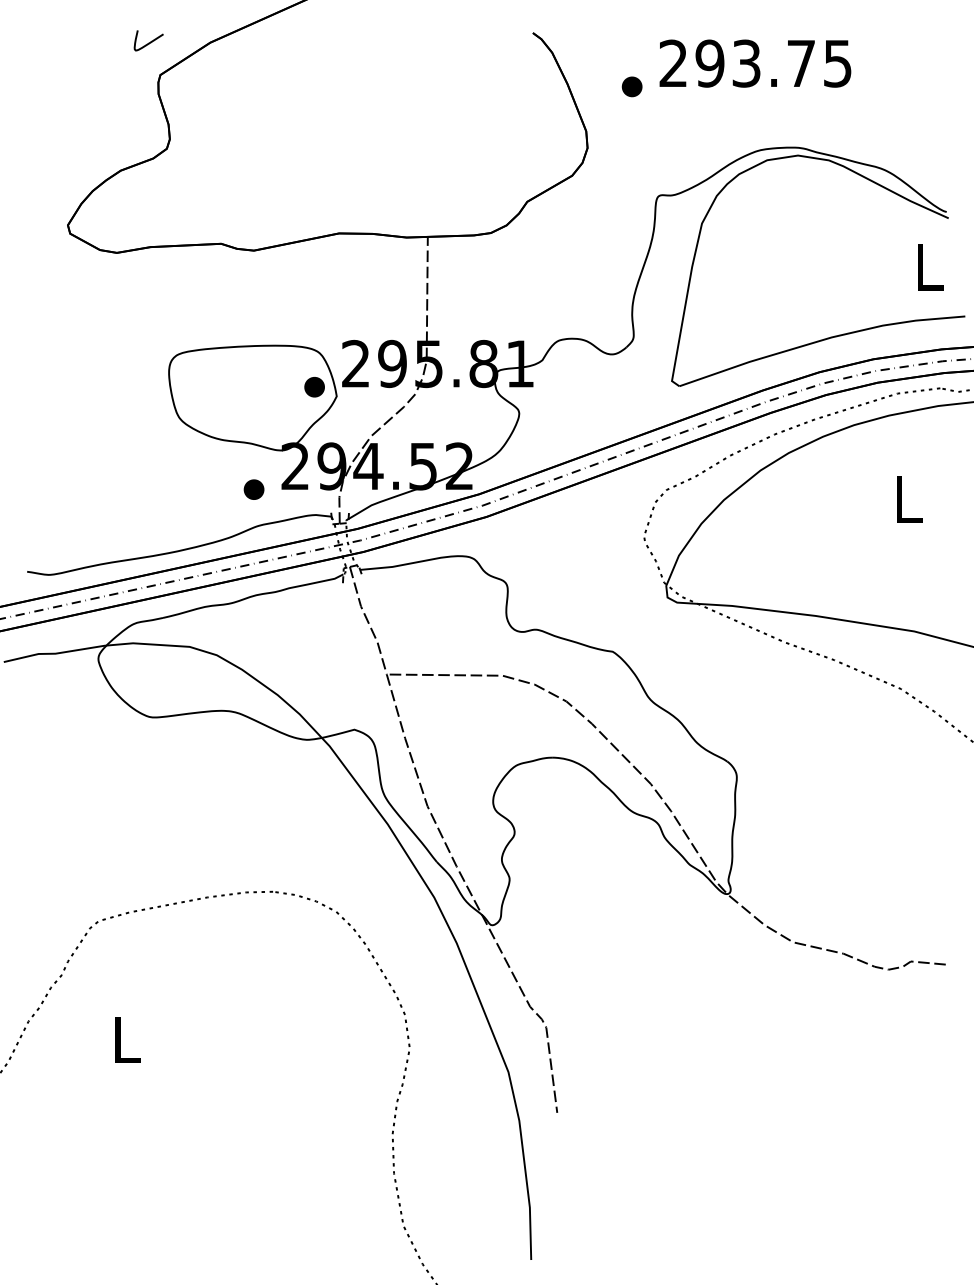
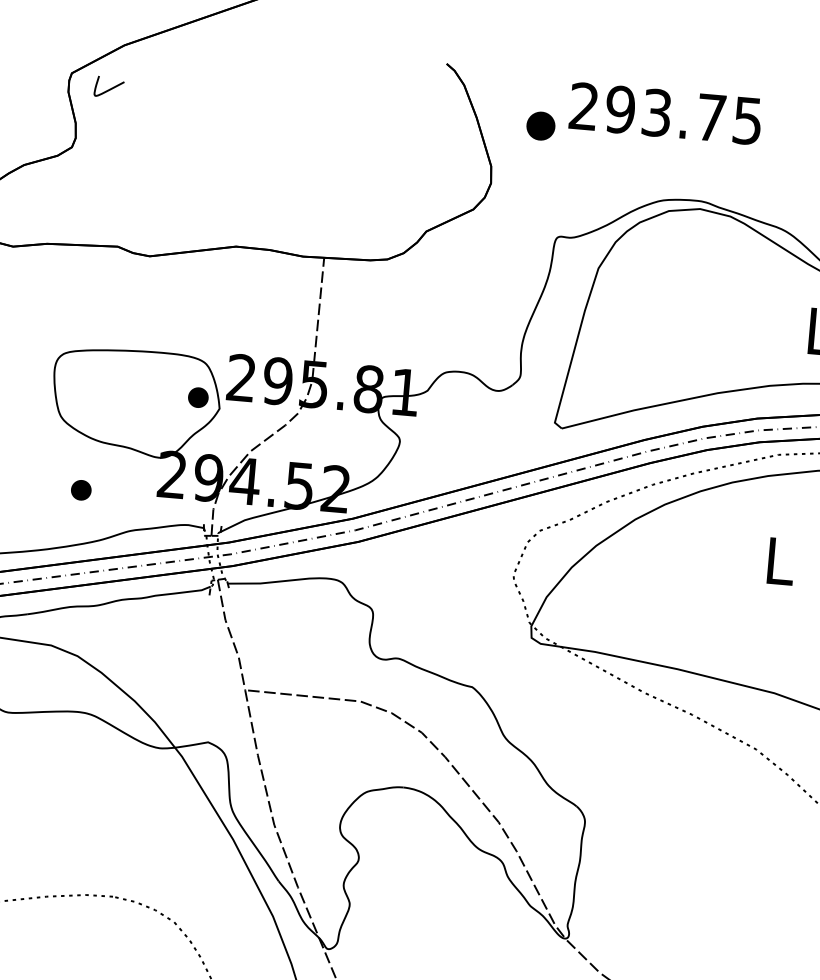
curve: (148, 42) -> (108, 88), moved
part: (631, 86) -> (540, 125), size x1.4
part: (253, 489) -> (80, 490), moved

